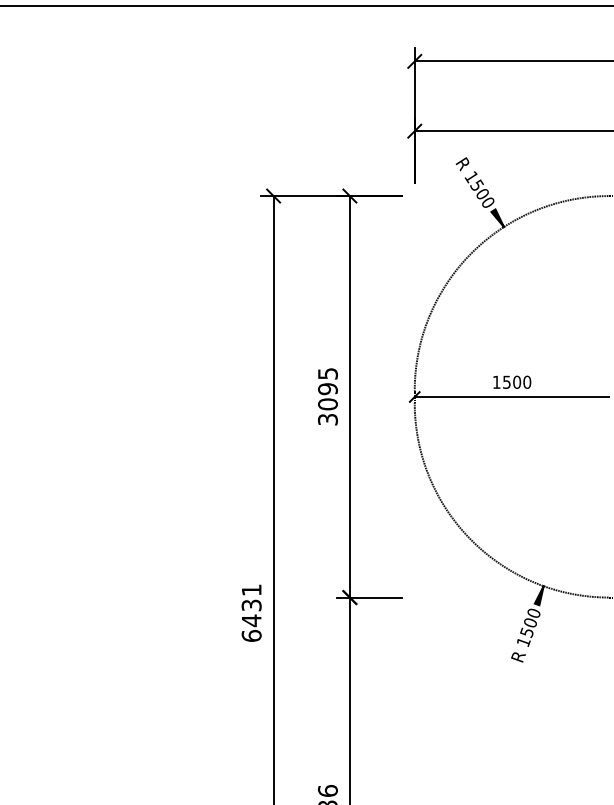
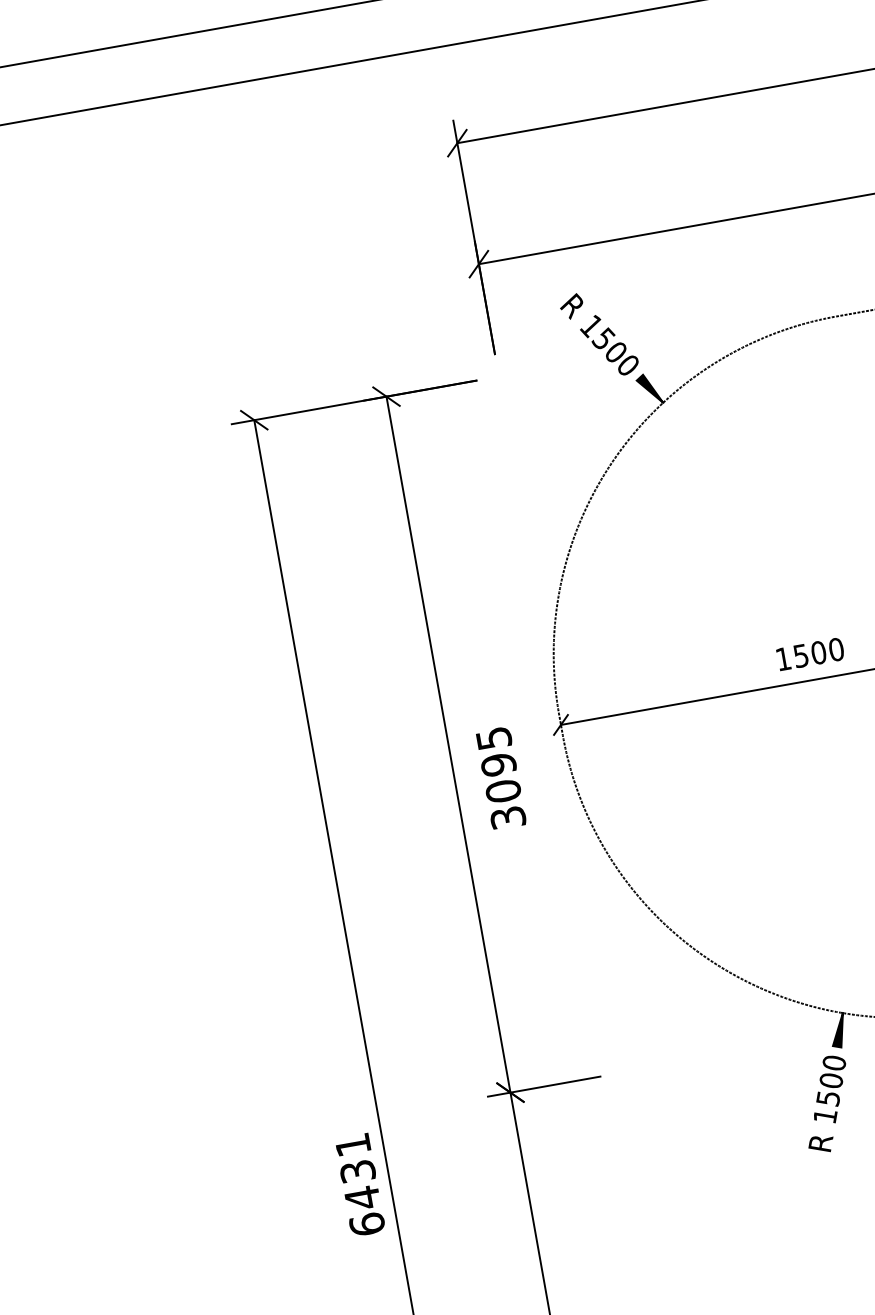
text: (512, 381) -> (810, 652), moved
text: (327, 396) -> (500, 777), moved
text: (251, 612) -> (359, 1183), moved

